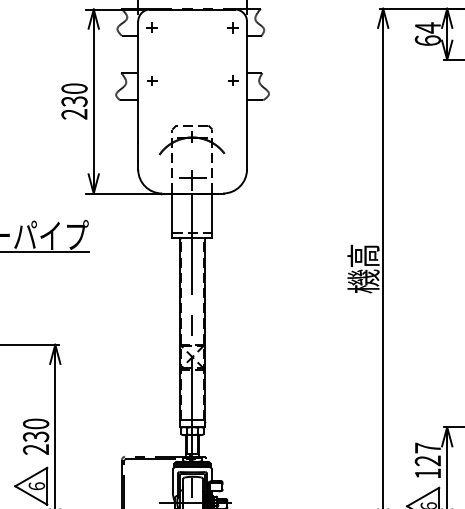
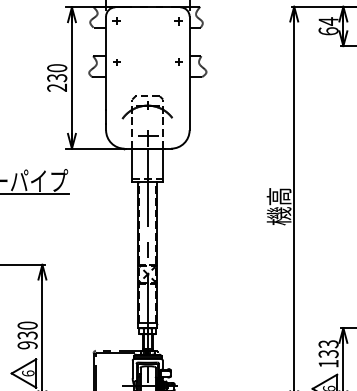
text: (35, 449) -> (27, 345), 230 -> 930
text: (427, 455) -> (328, 349), 127 -> 133

